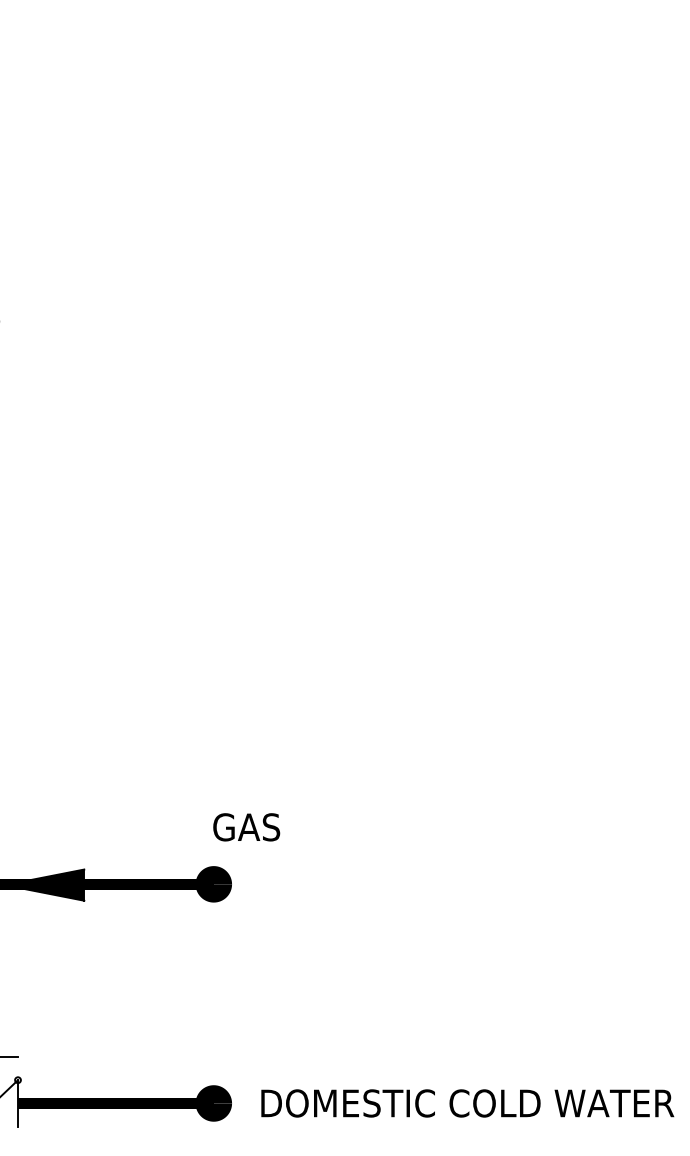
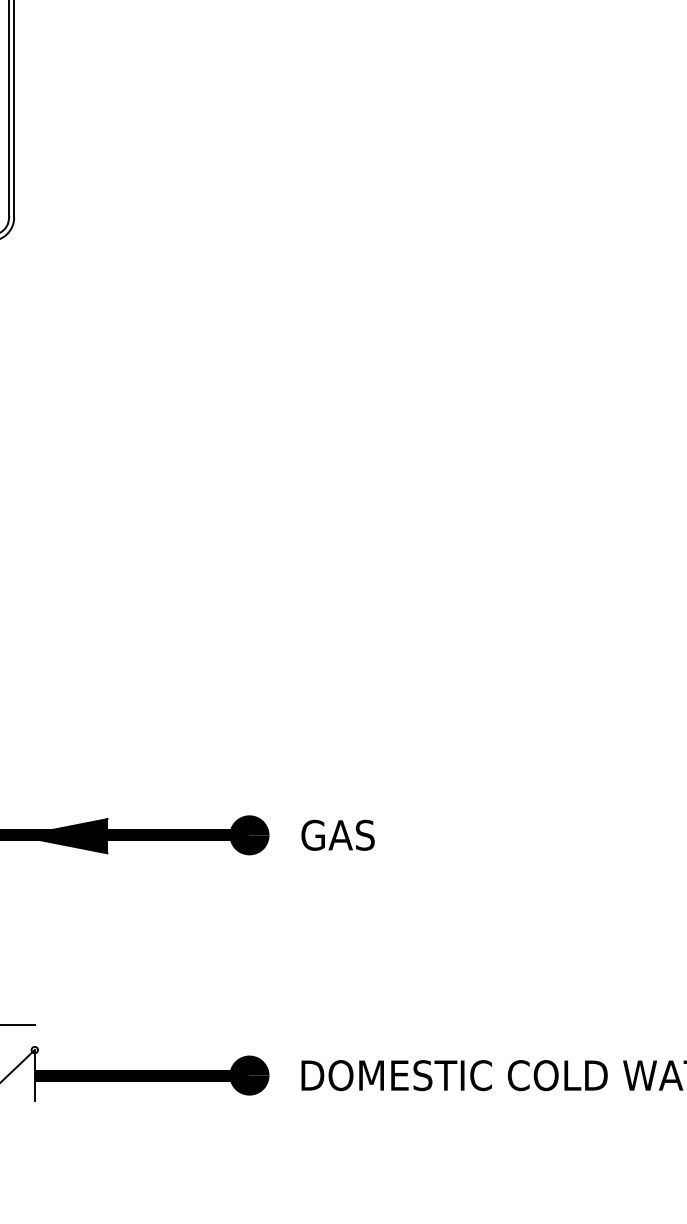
text: (246, 827) -> (337, 835), moved

